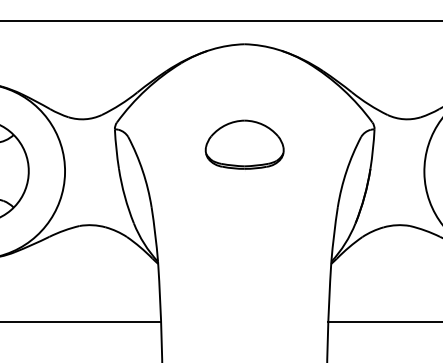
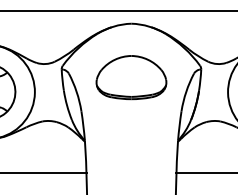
part: (244, 144) -> (131, 77), size x1.67

